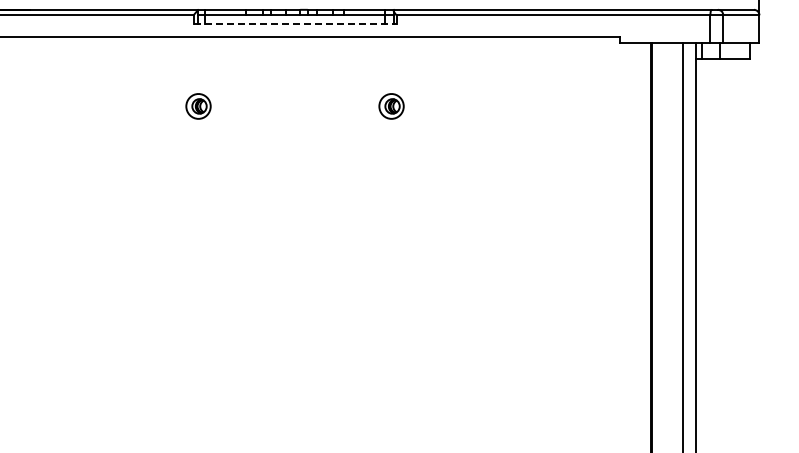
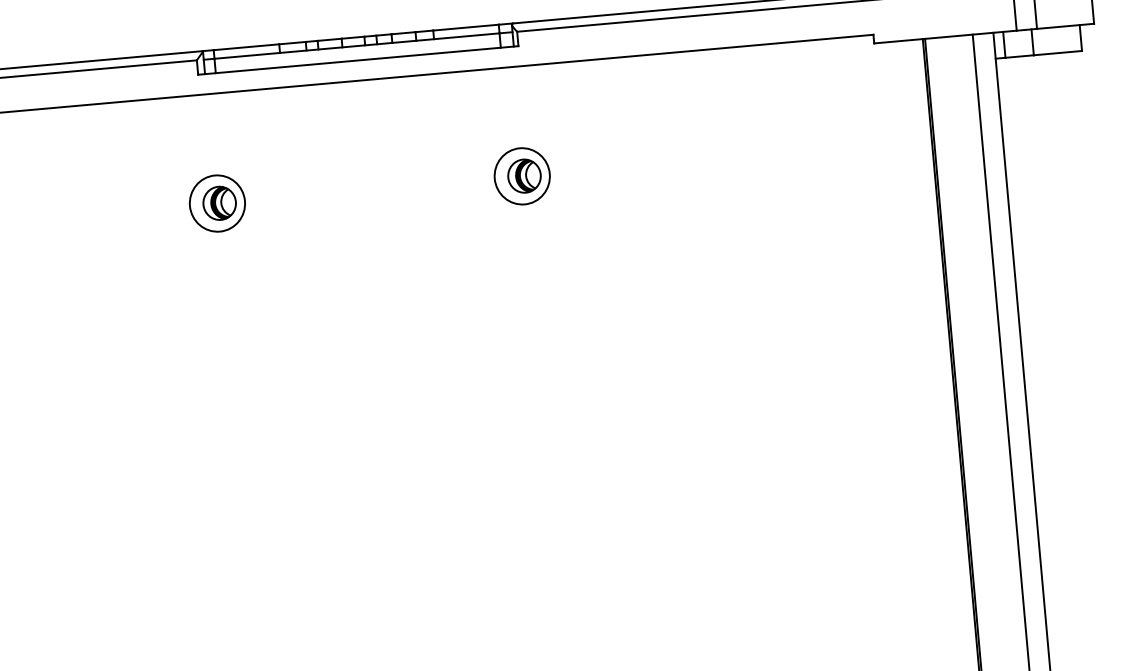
line: (295, 24) -> (358, 60), dashed -> solid
part: (198, 106) -> (217, 203), size x1.43
part: (391, 106) -> (522, 176), size x1.43

